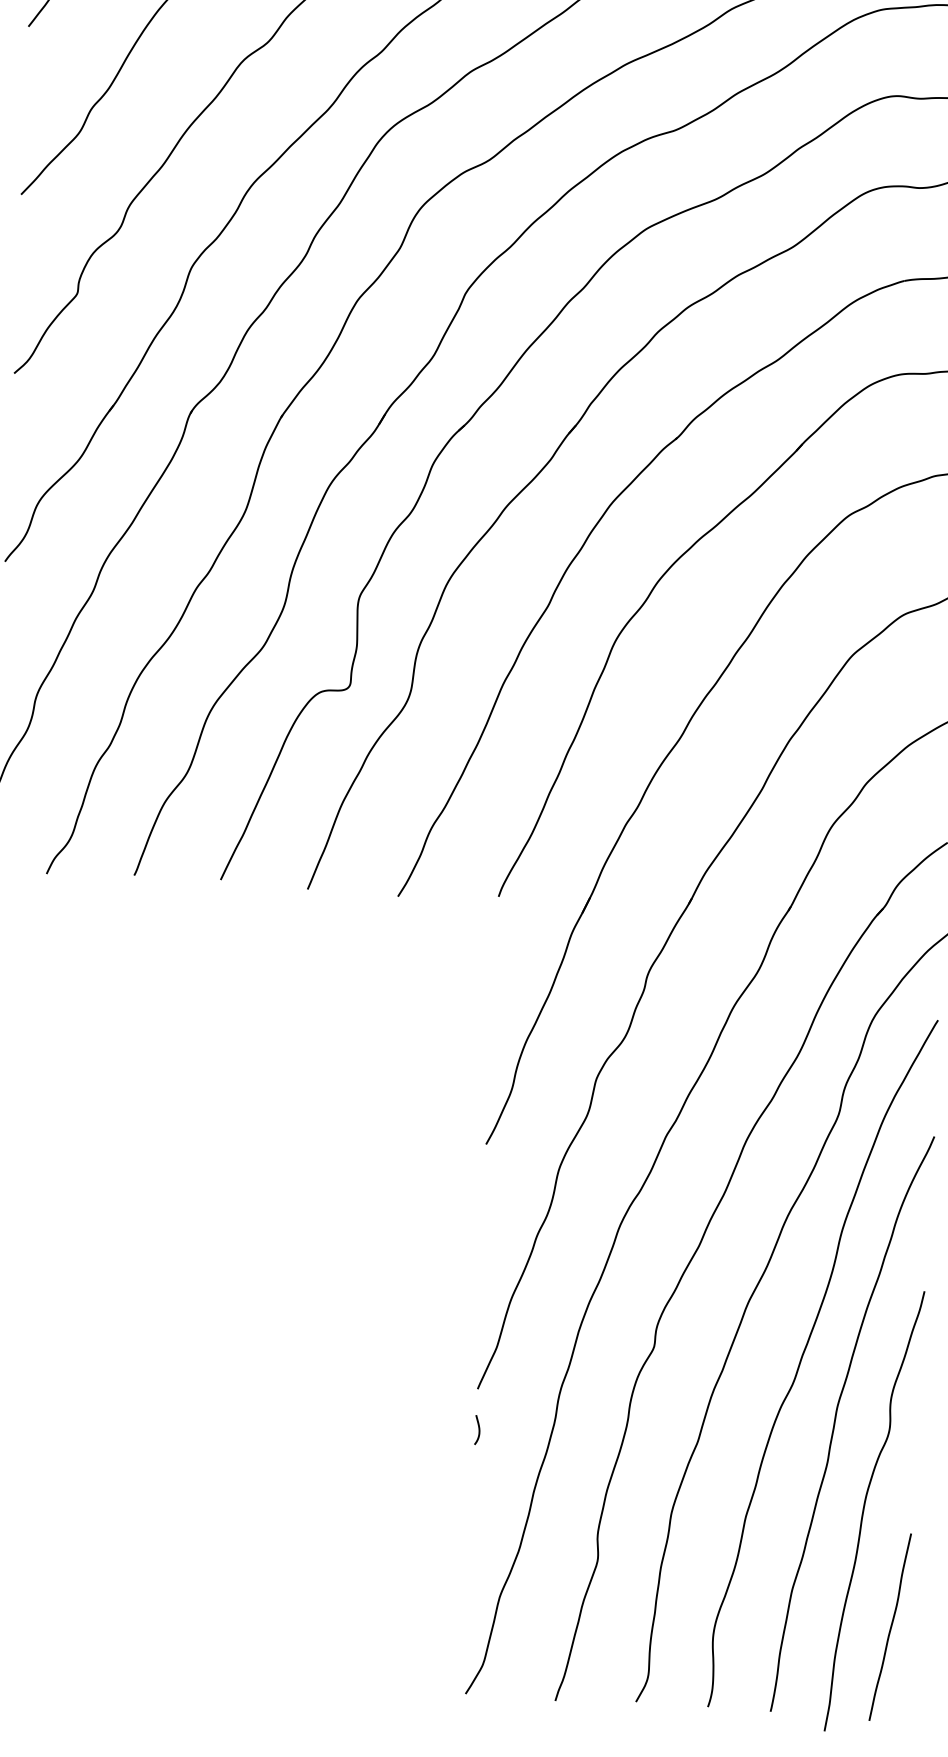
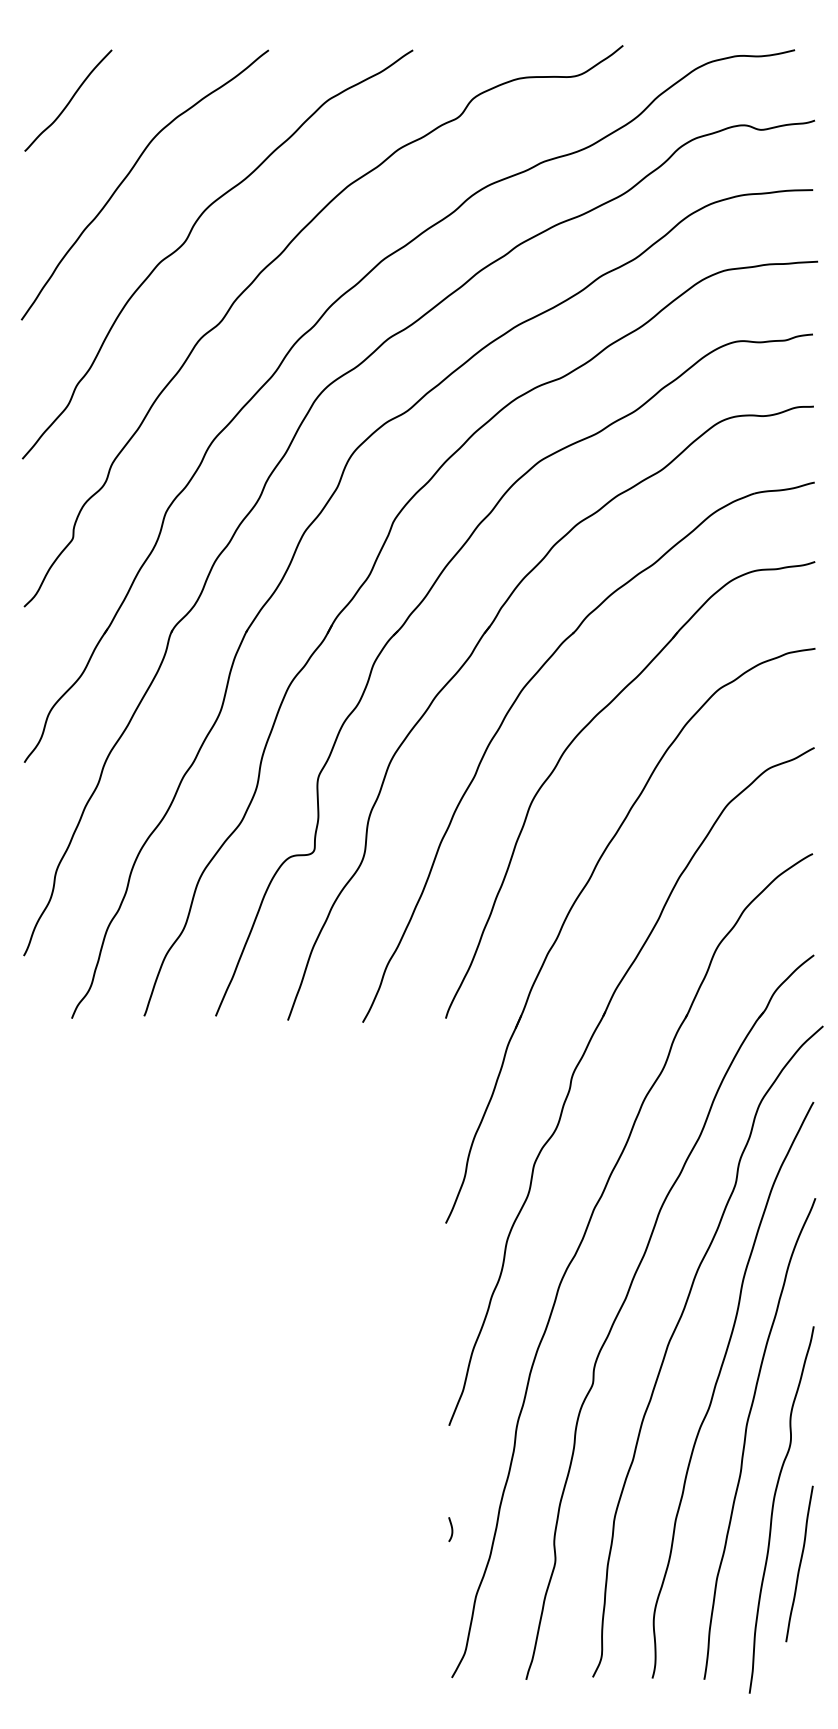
curve: (478, 1430) -> (451, 1529), moved
curve: (890, 1626) -> (799, 1563), moved

